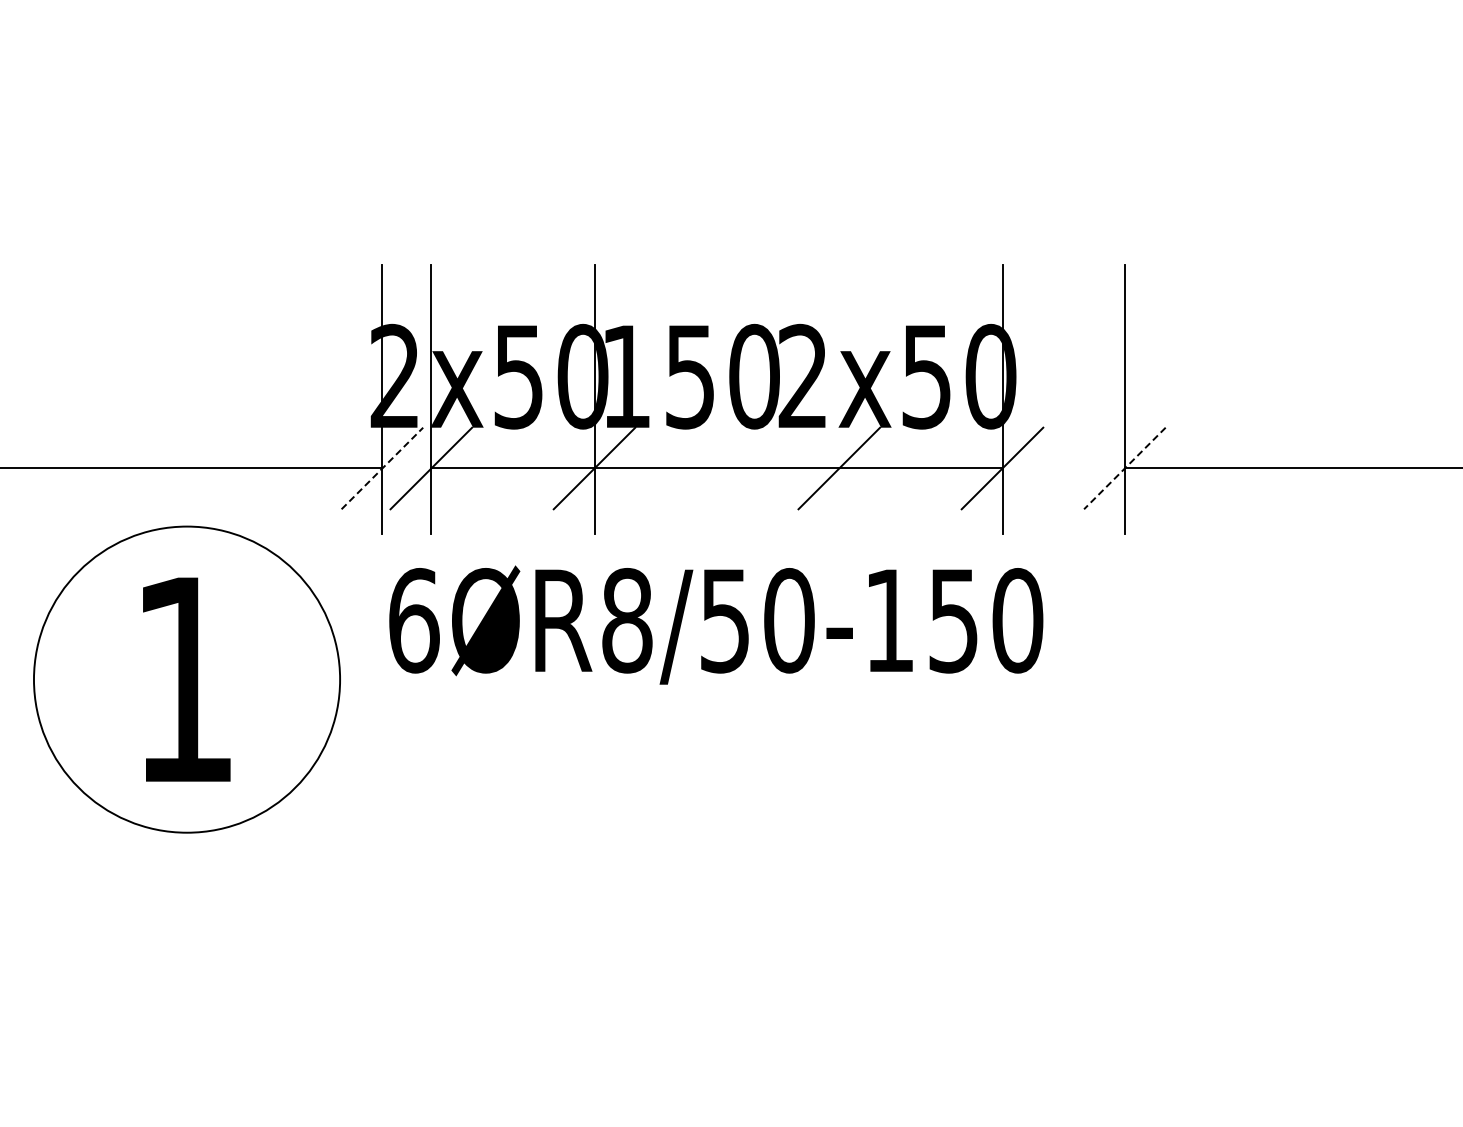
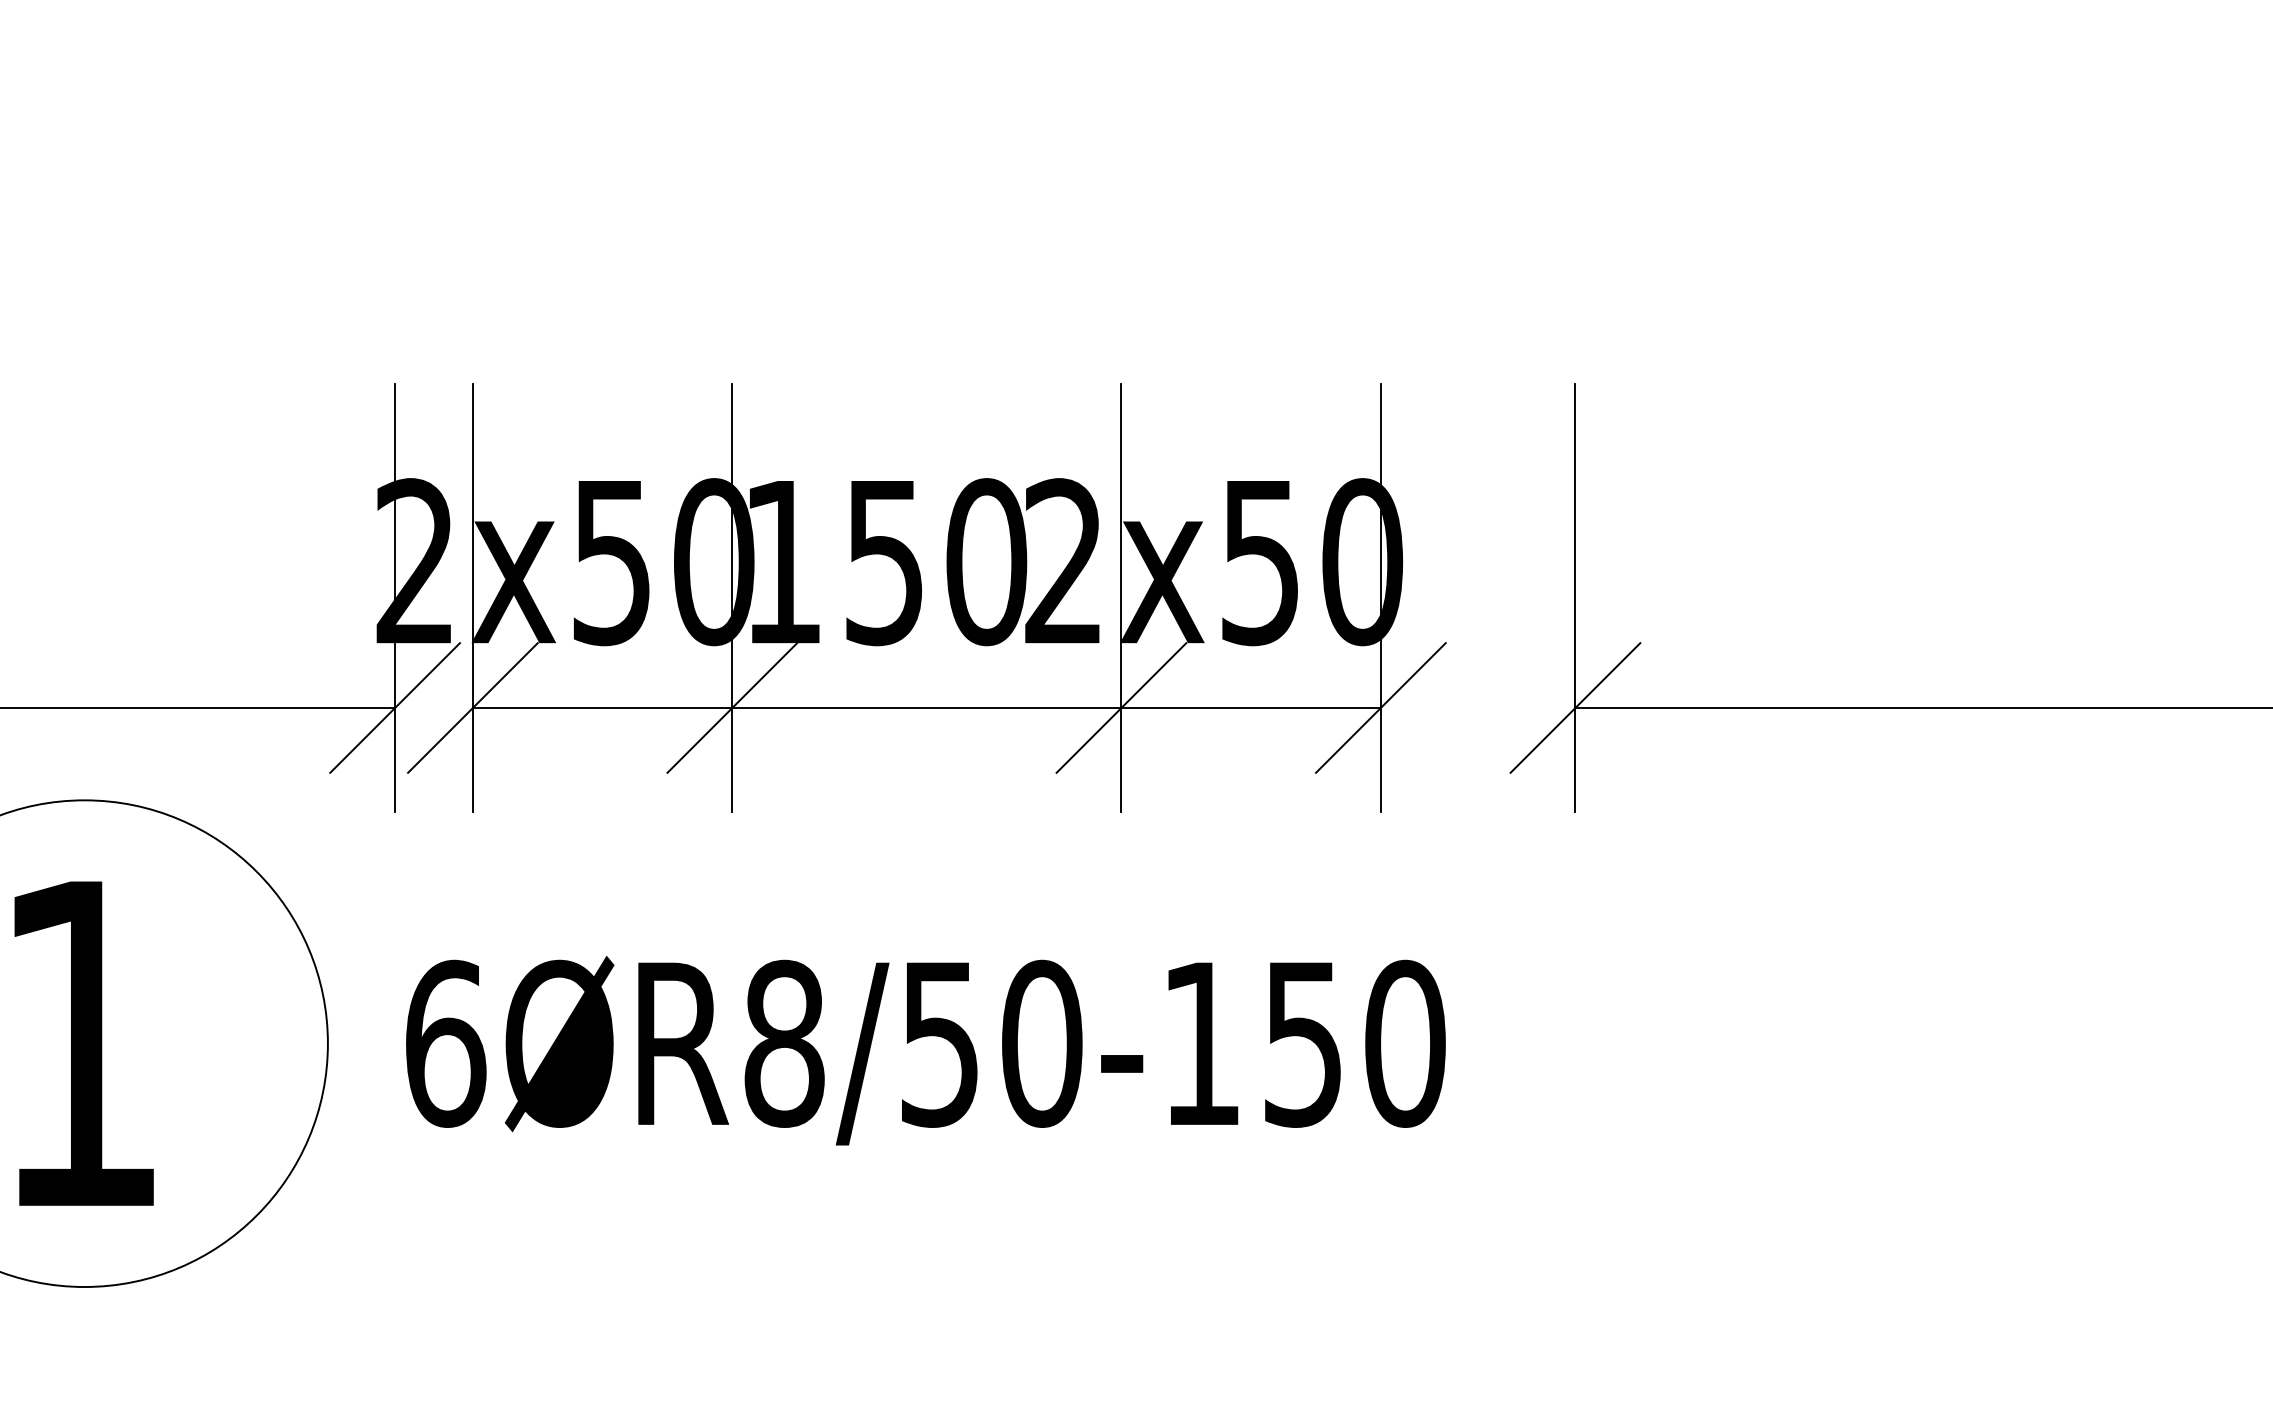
line: (839, 398) -> (1121, 596), added
line: (382, 468) -> (395, 707), dashed -> solid
line: (1124, 468) -> (1574, 707), dashed -> solid
text: (716, 624) -> (926, 1049), moved

